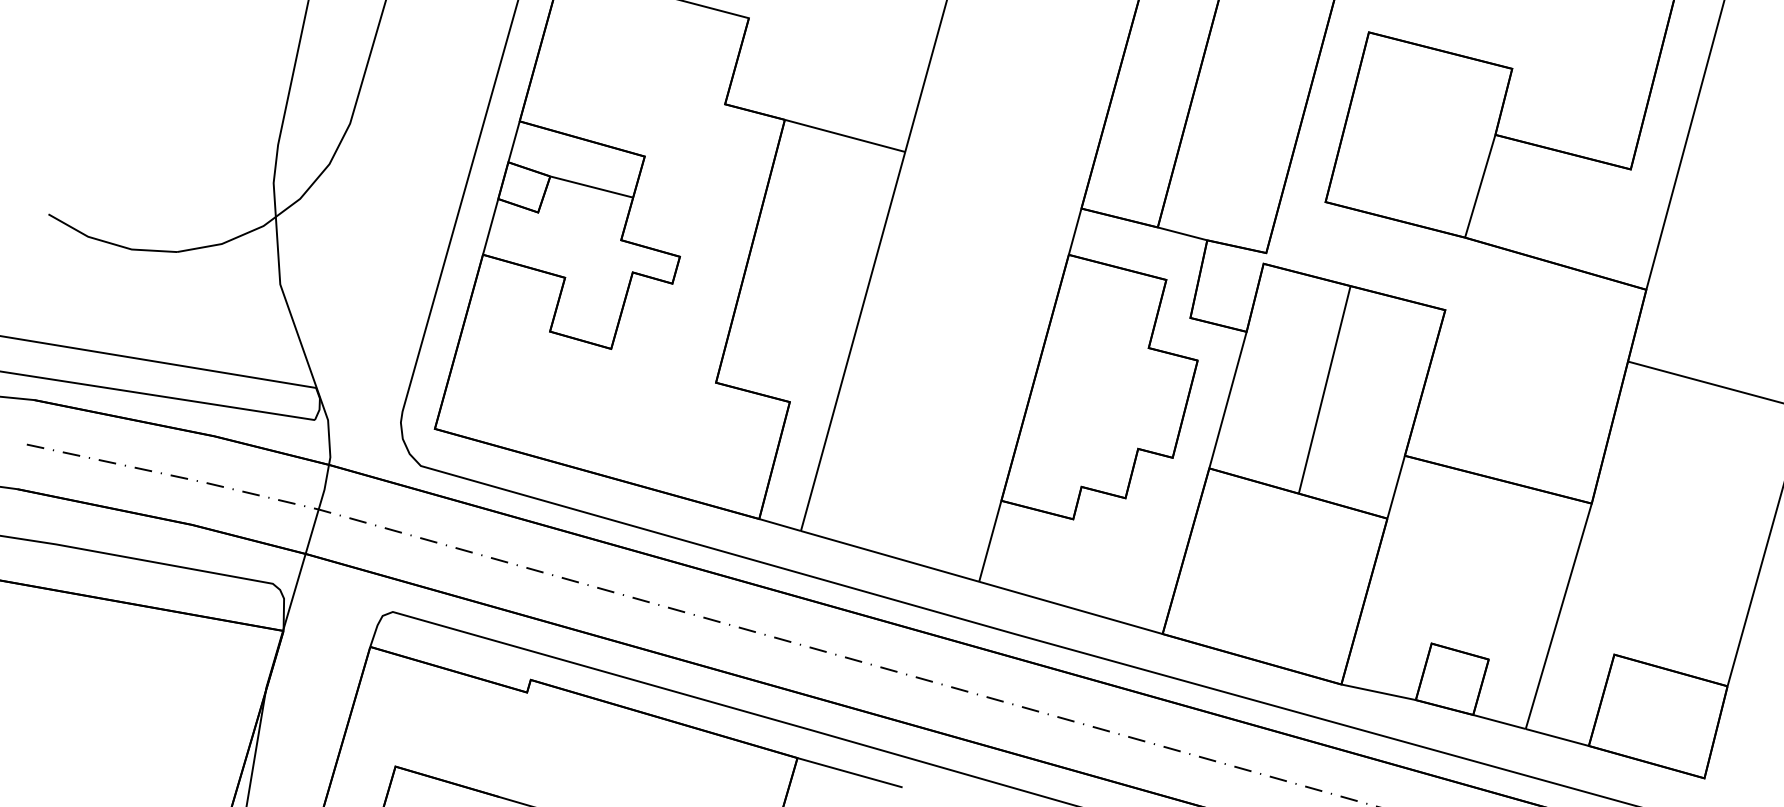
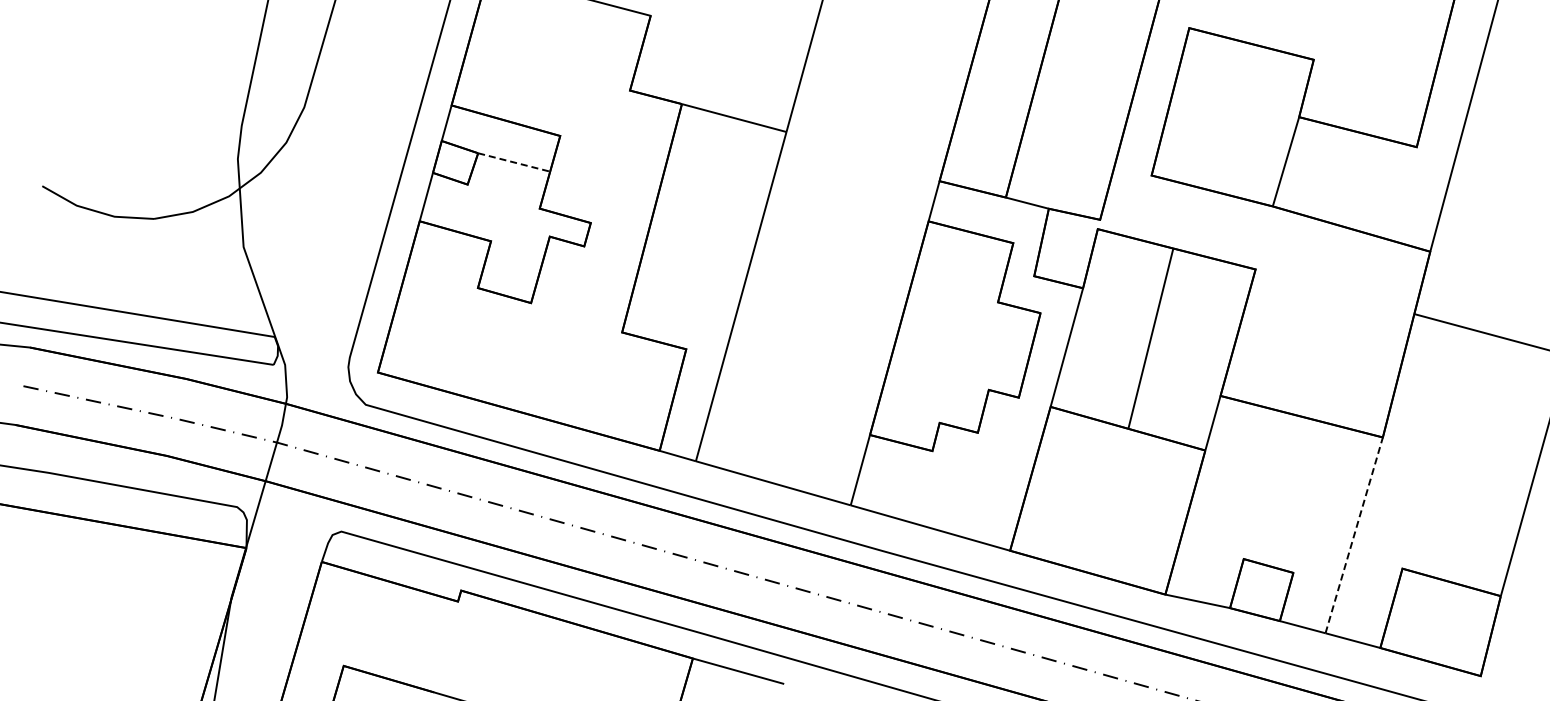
line: (592, 187) -> (514, 162), solid -> dashed
line: (1559, 615) -> (1354, 534), solid -> dashed

